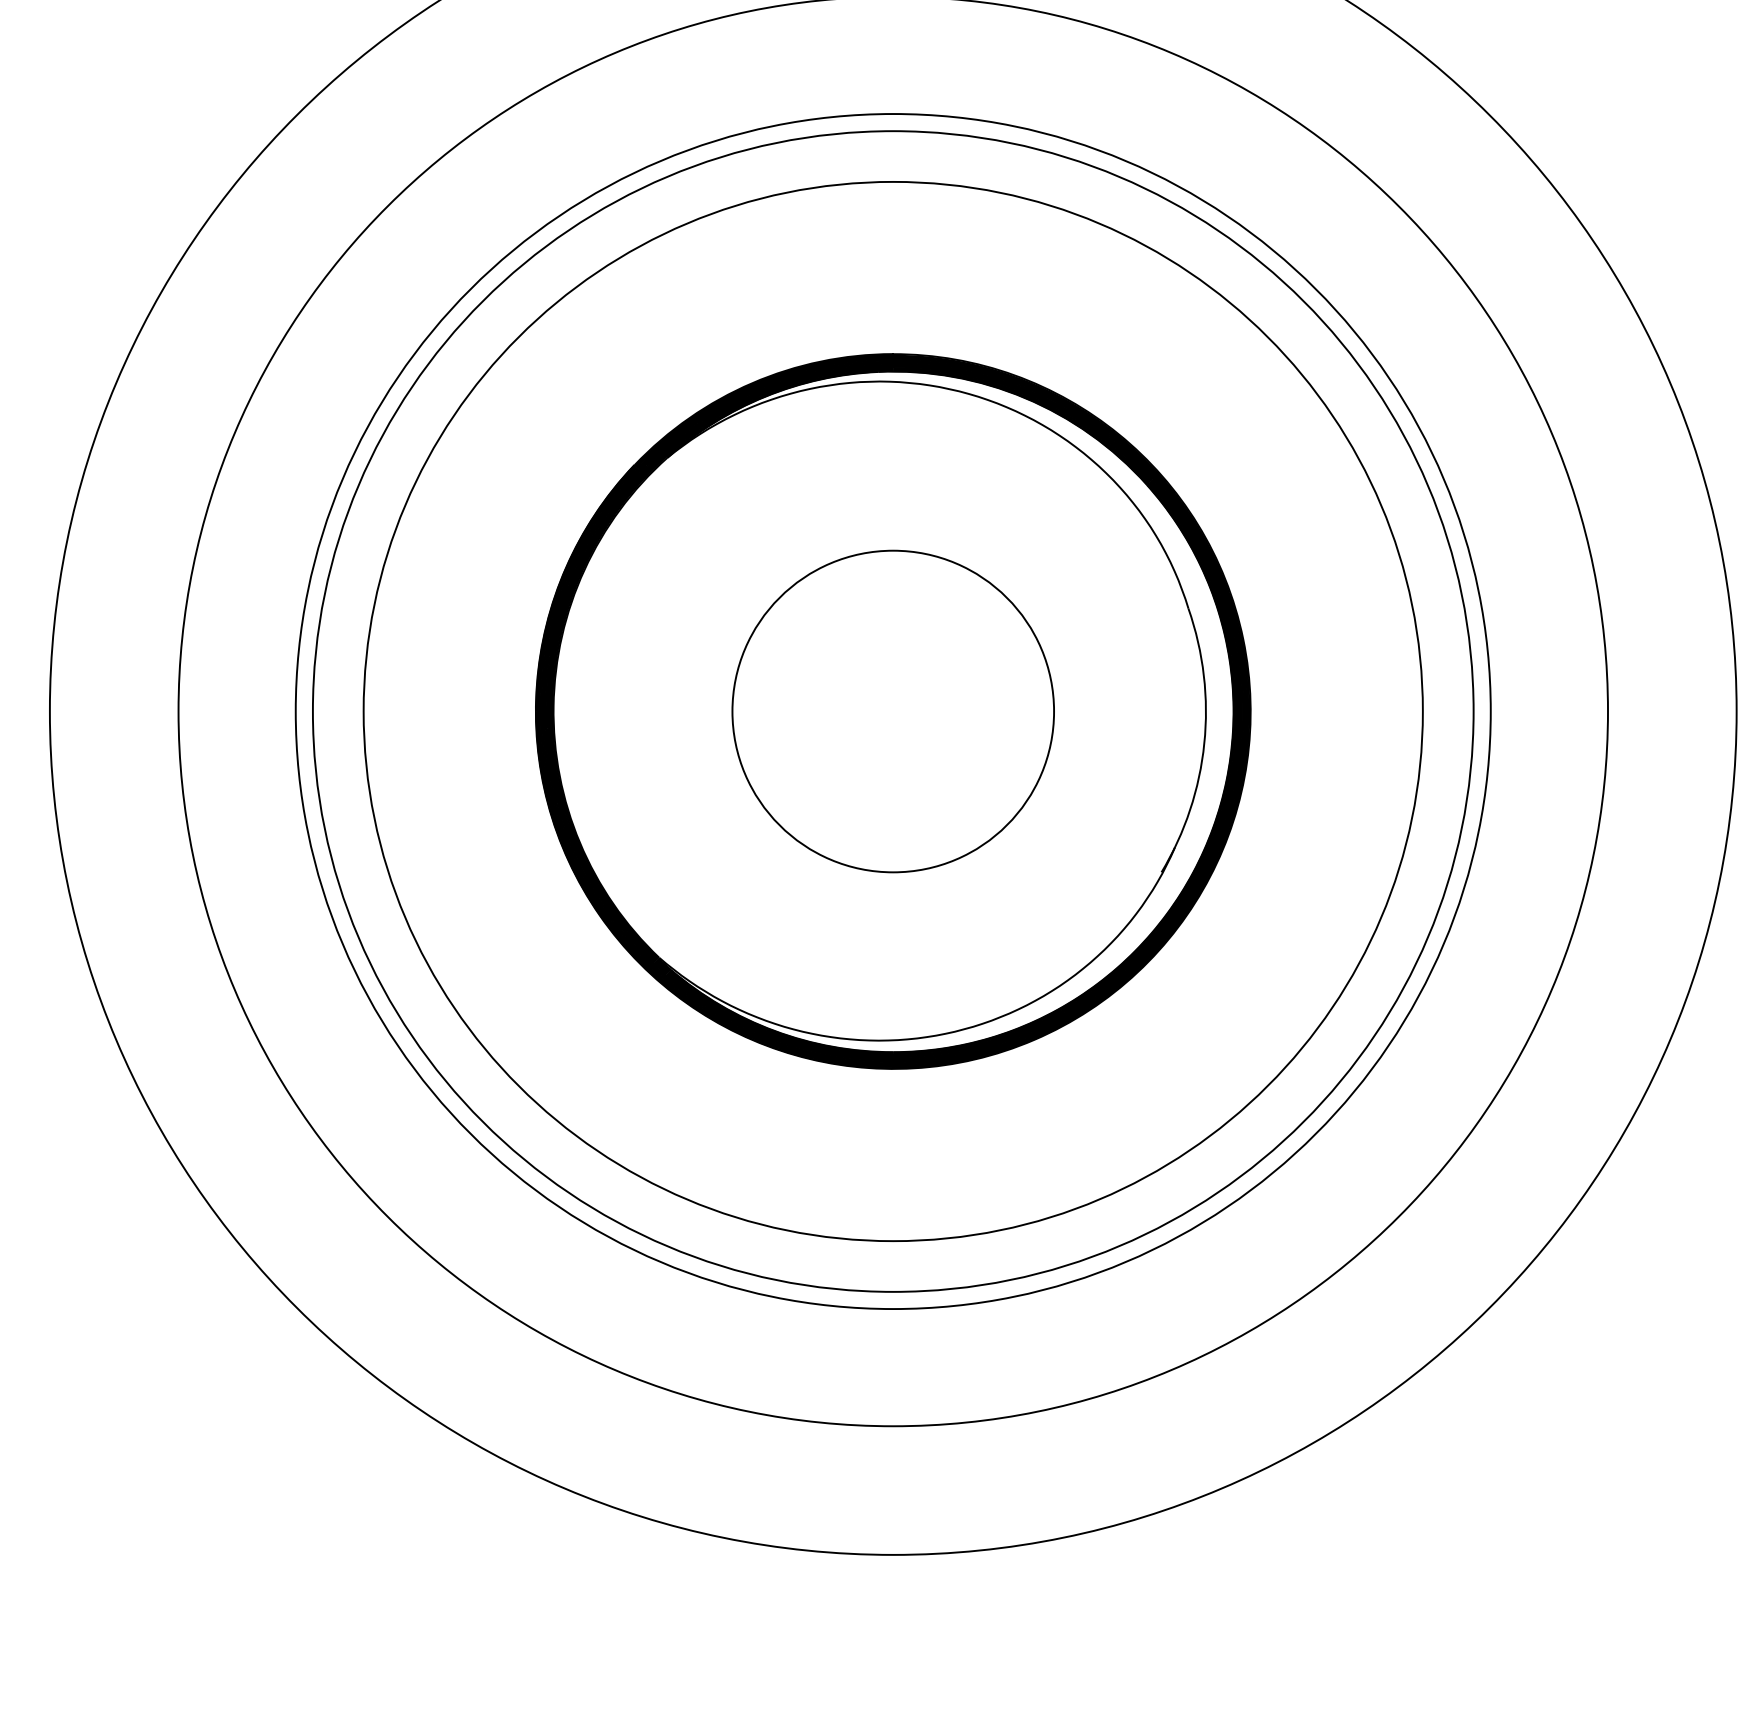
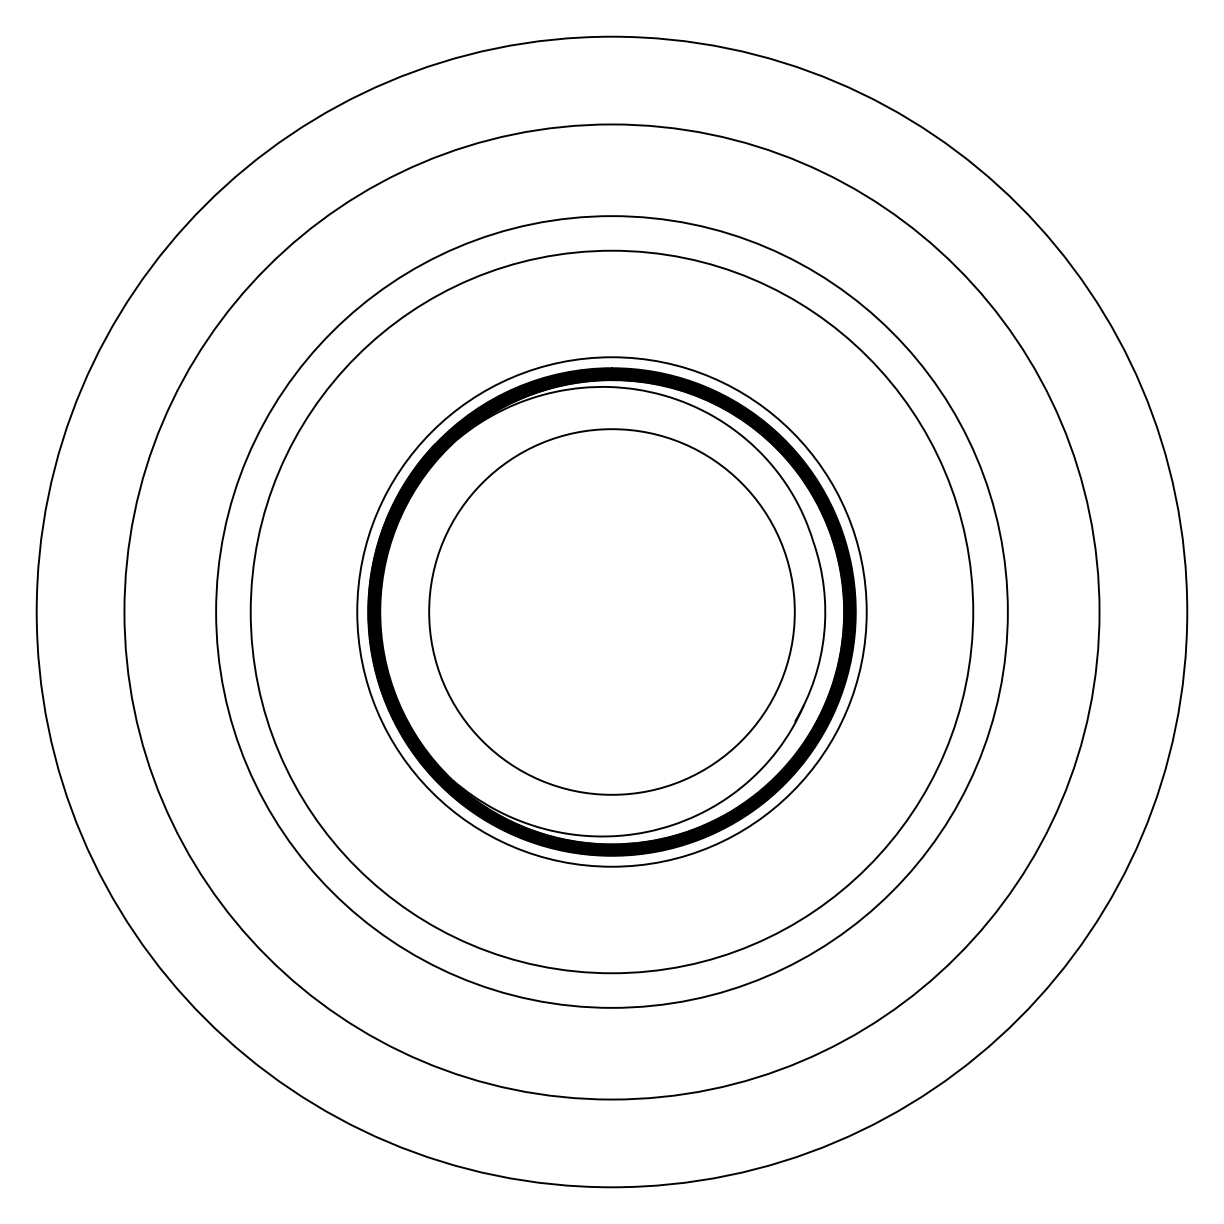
circle: (892, 710) -> (611, 611), size x0.62
circle: (892, 710) -> (611, 611), size x1.67

